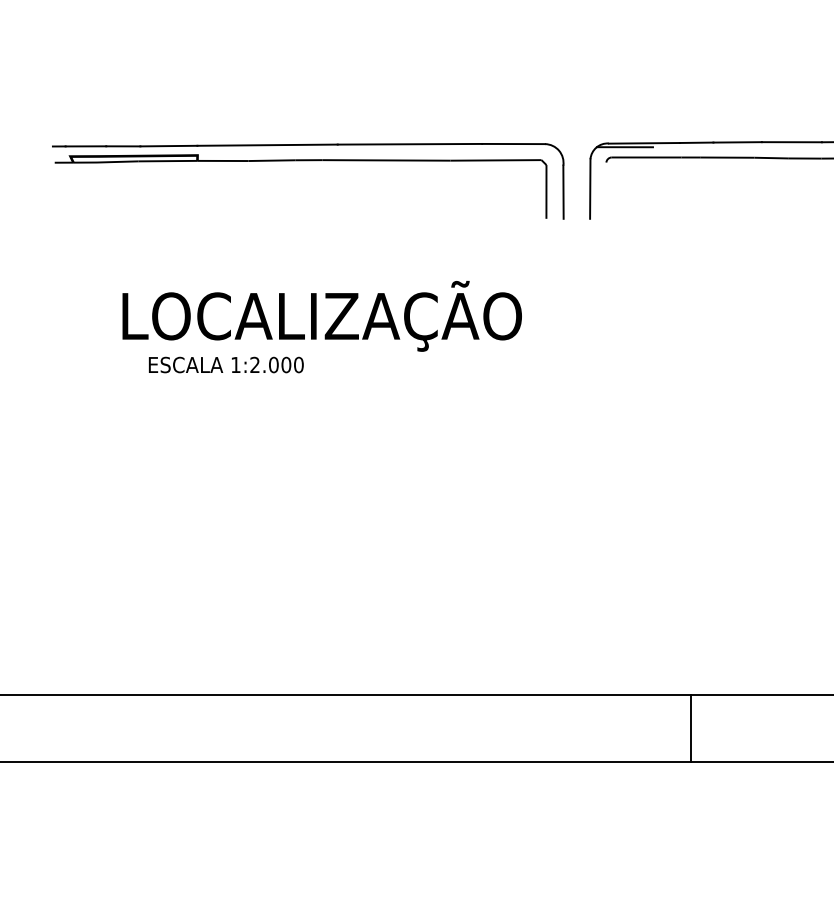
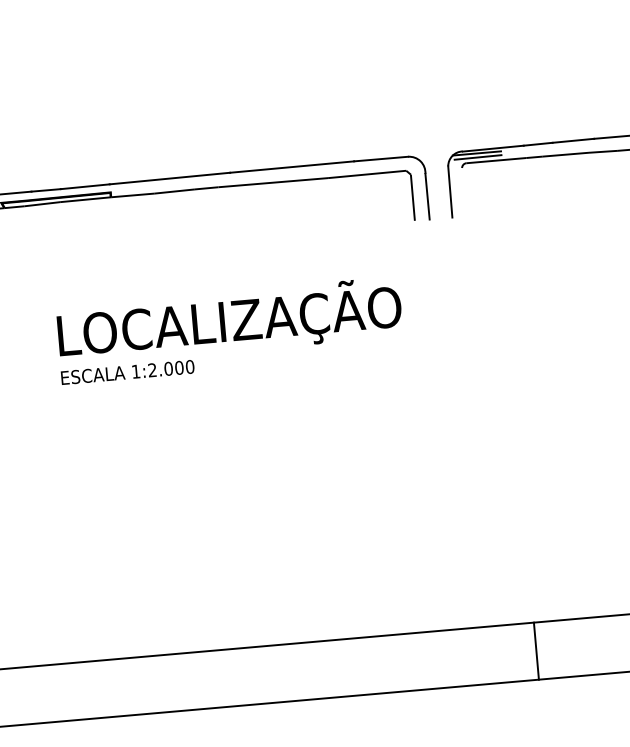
line: (625, 151) -> (477, 157), added
text: (226, 364) -> (127, 371), moved
line: (691, 728) -> (536, 651), moved

